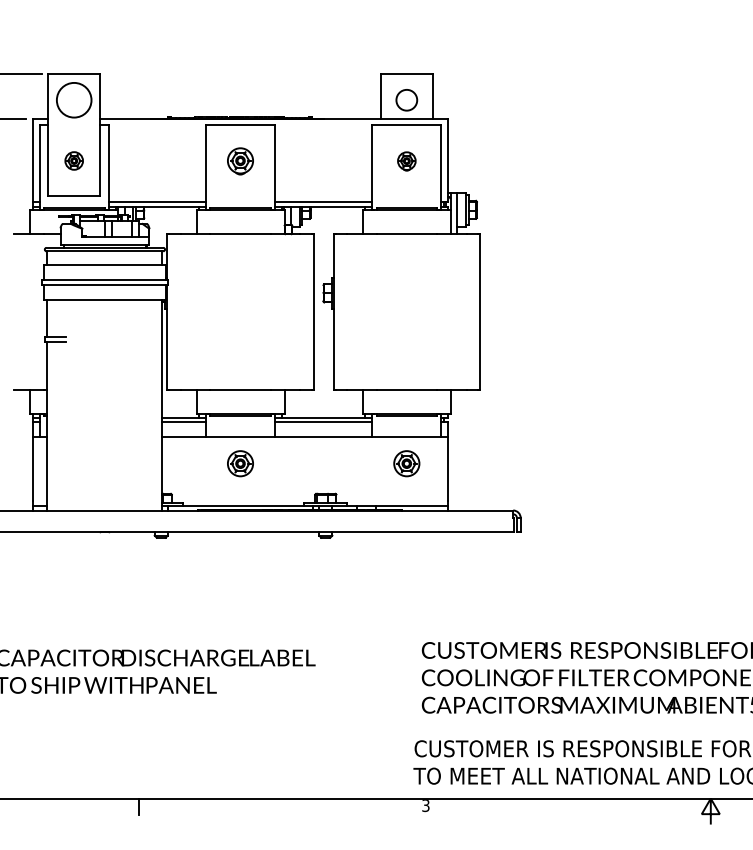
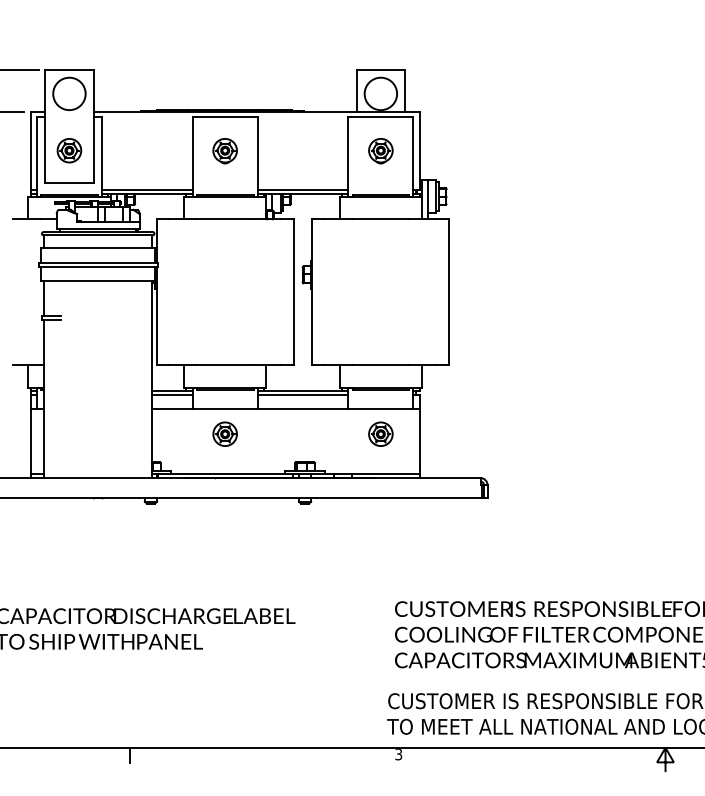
circle: (406, 99) -> (380, 93), size x1.67
part: (74, 160) -> (69, 150), size x1.43
part: (406, 161) -> (380, 151), size x1.43

